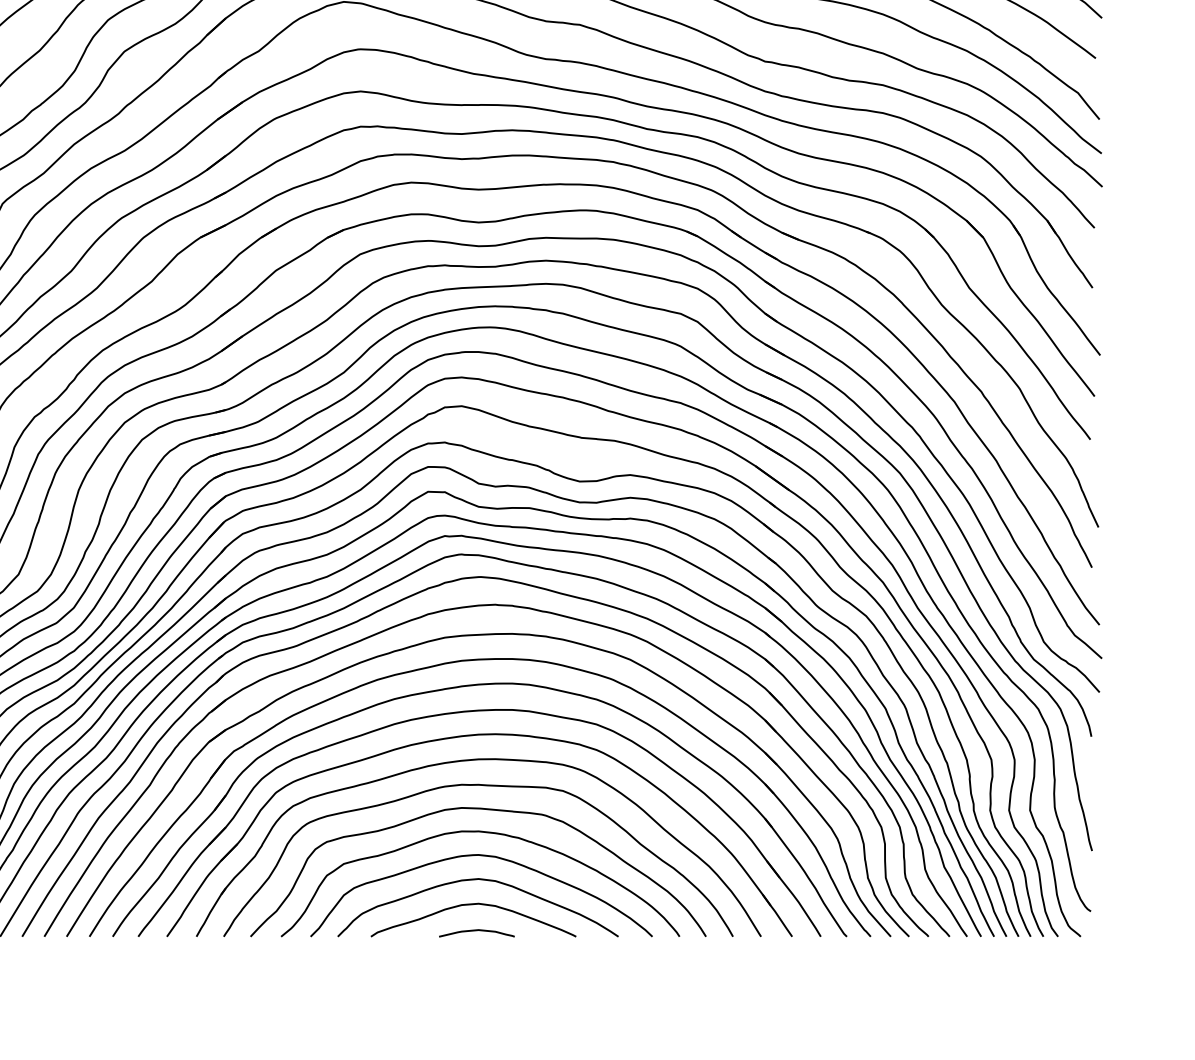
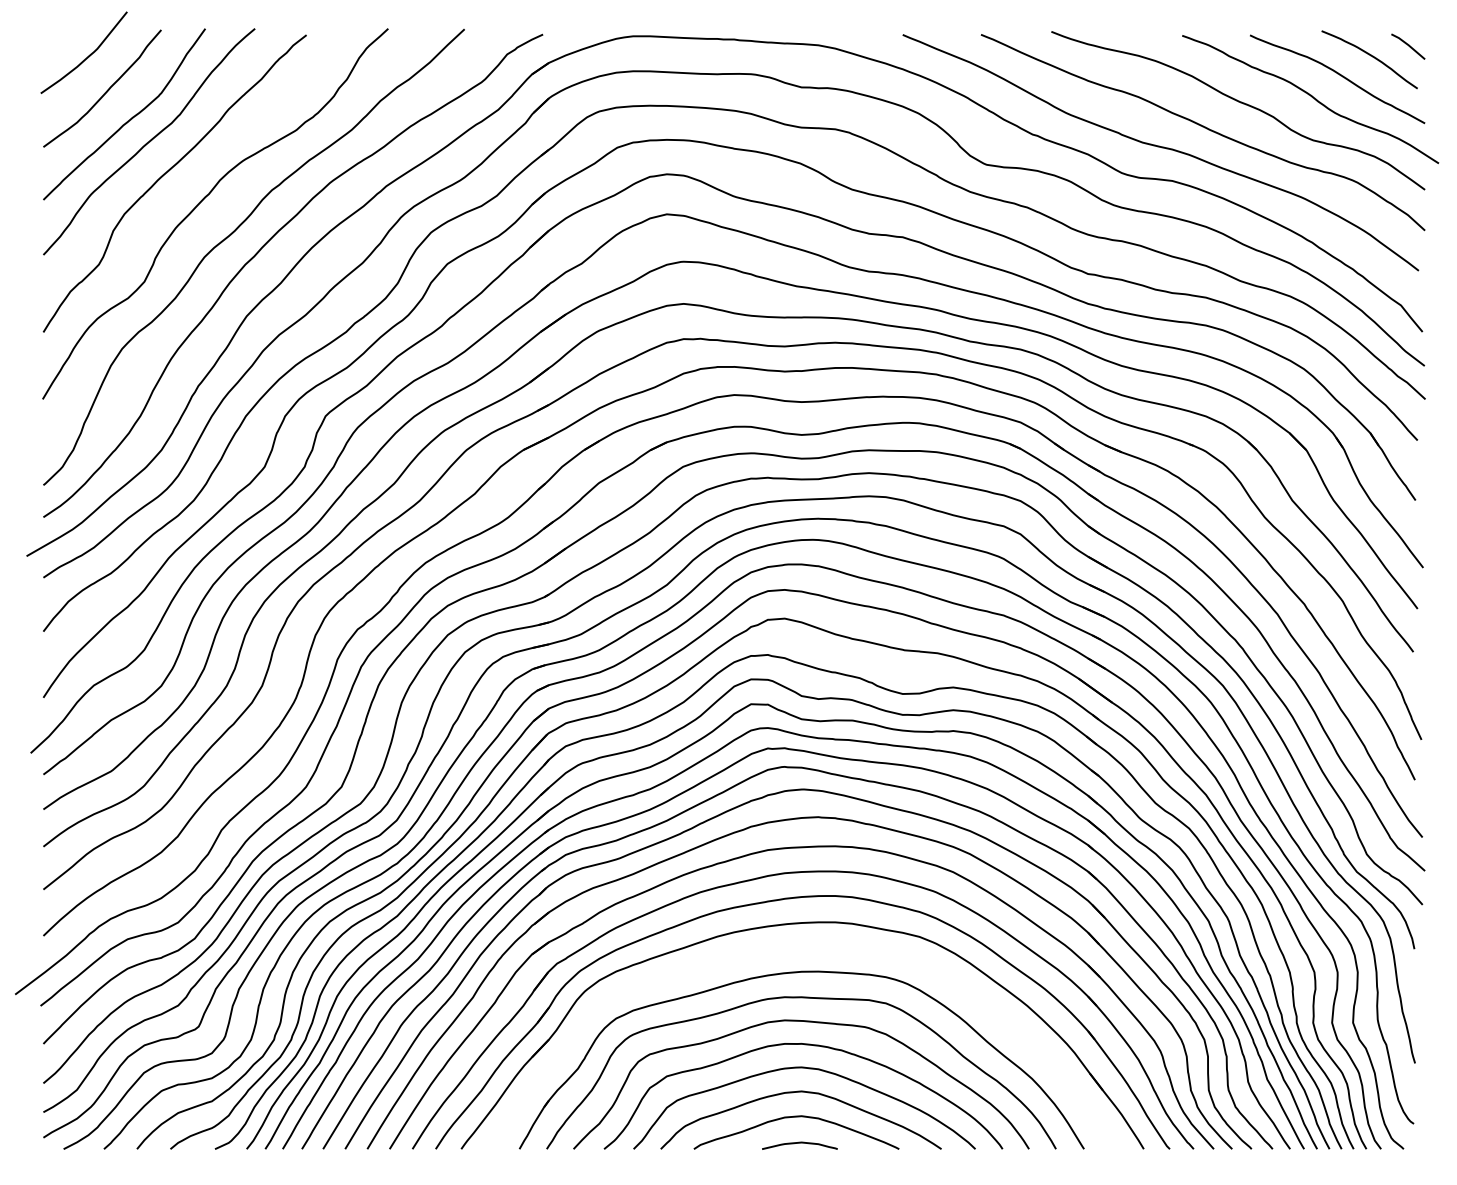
part: (466, 737) -> (789, 949), removed

